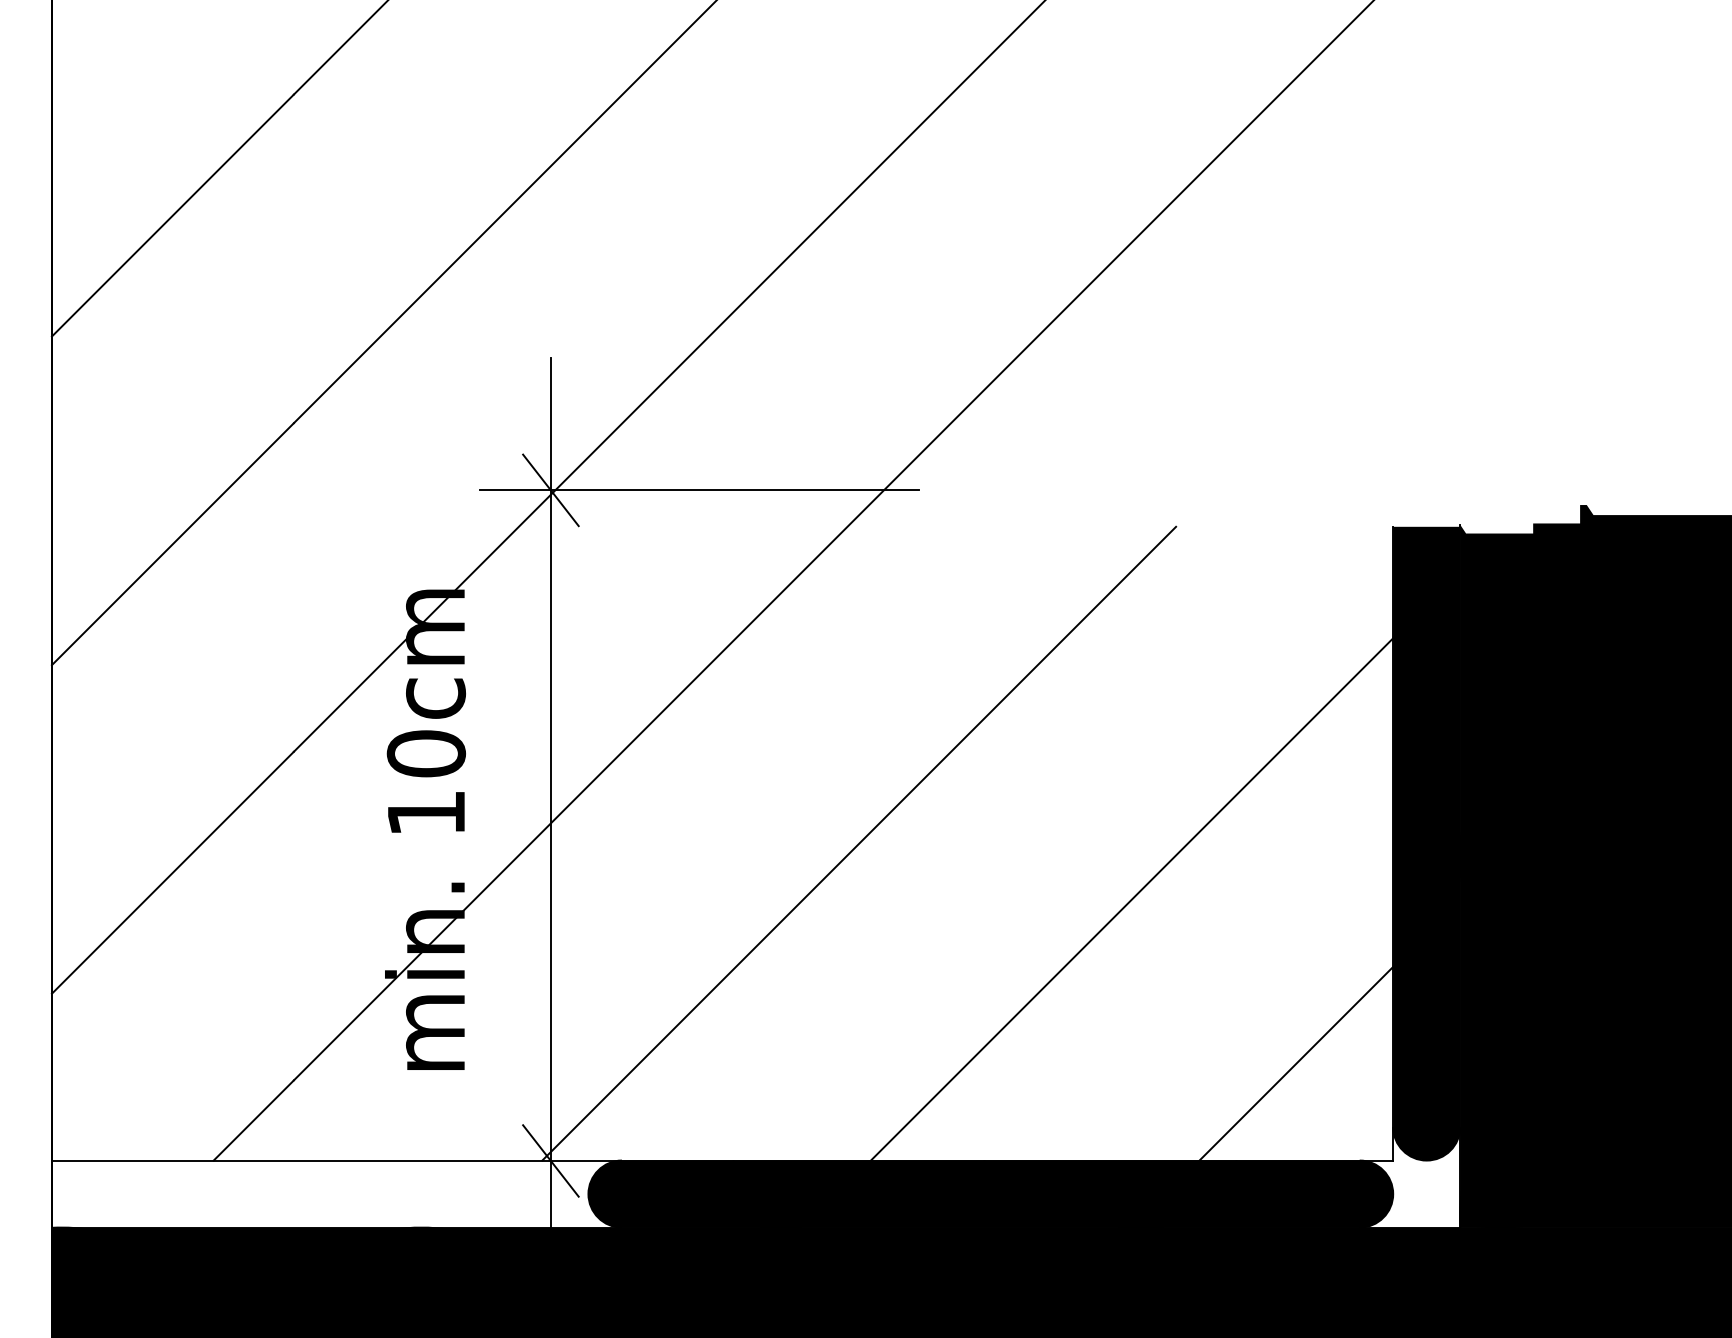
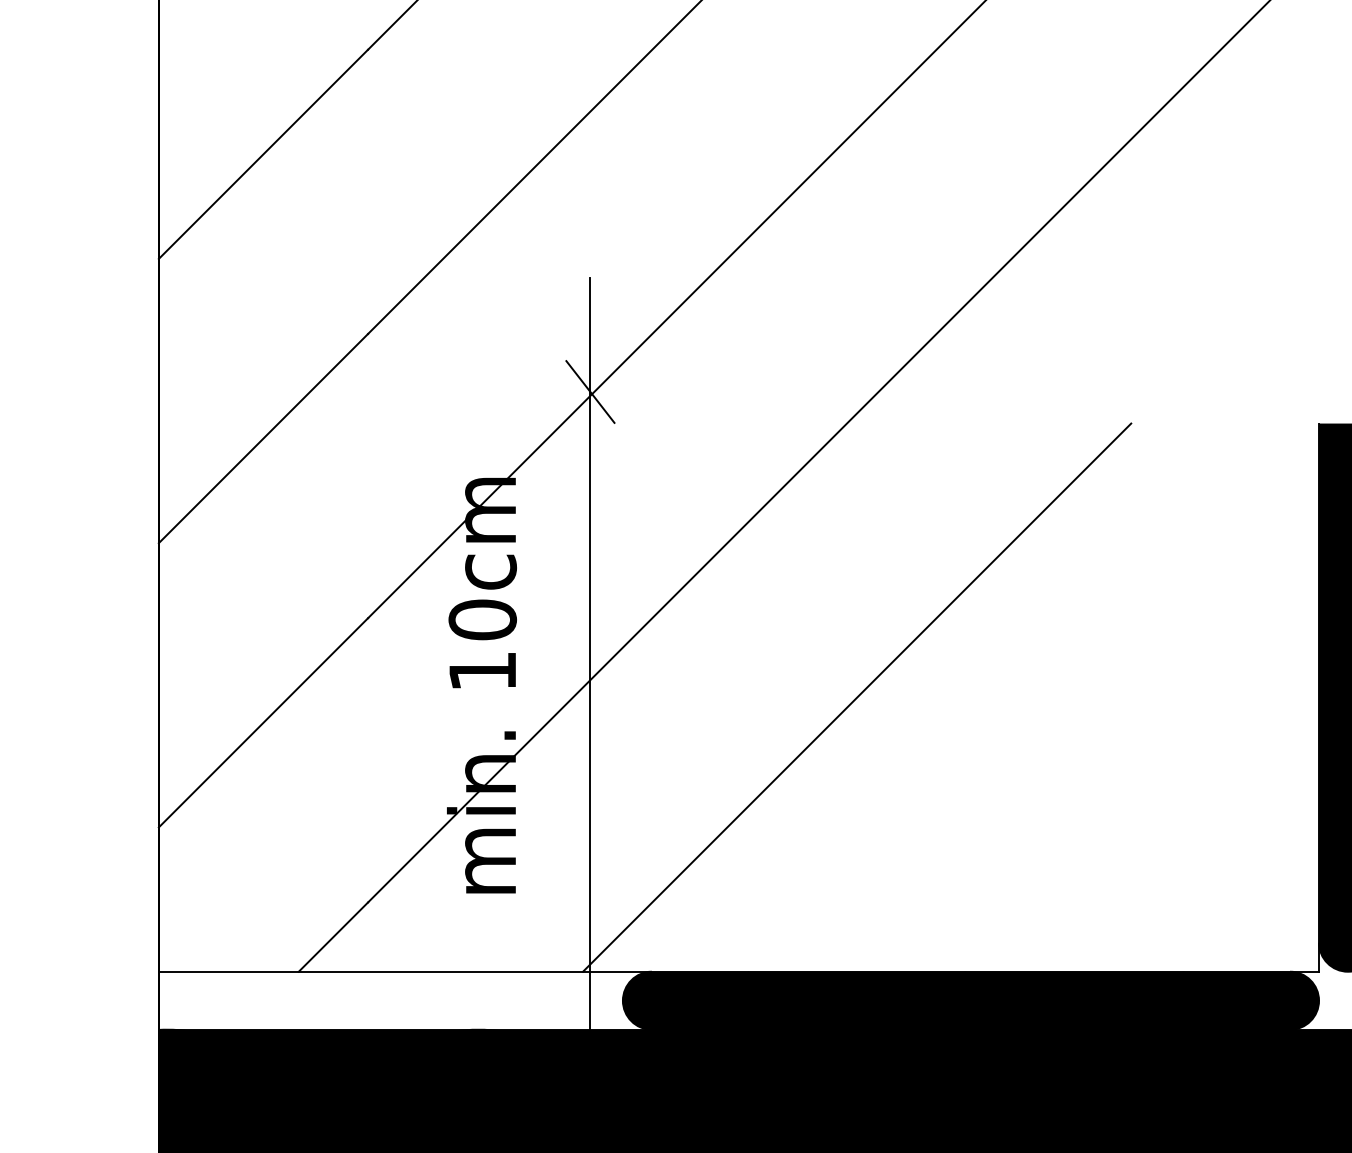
line: (699, 489) -> (718, 391), removed
line: (1131, 899) -> (1092, 745), removed
line: (1296, 1063) -> (1235, 887), removed
line: (550, 1160) -> (590, 971), removed

